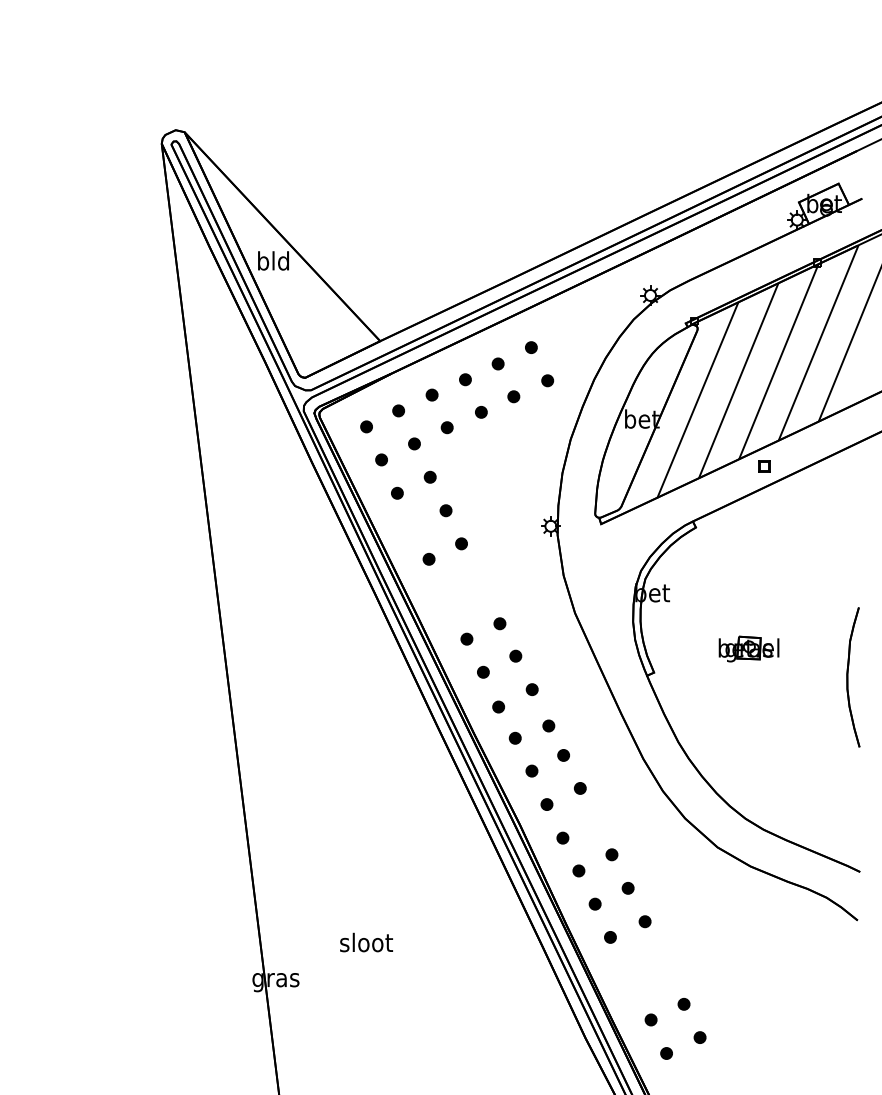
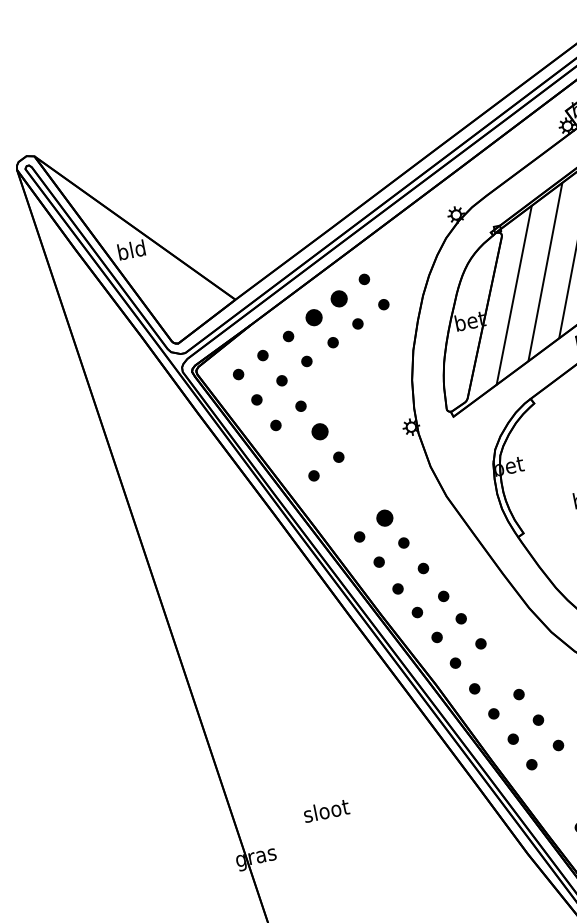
part: (497, 363) -> (338, 298), size x1.6
part: (465, 379) -> (314, 317), size x1.6
part: (445, 510) -> (319, 431), size x1.6
part: (499, 623) -> (384, 518), size x1.6

